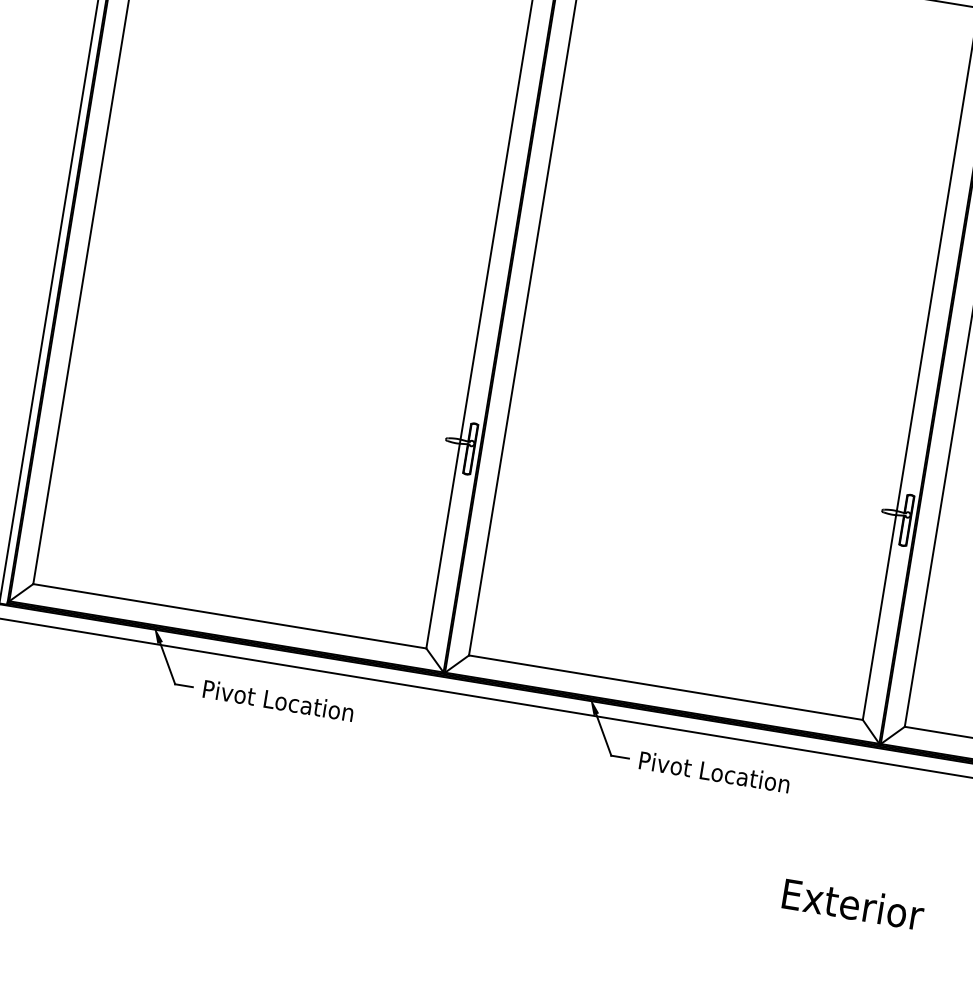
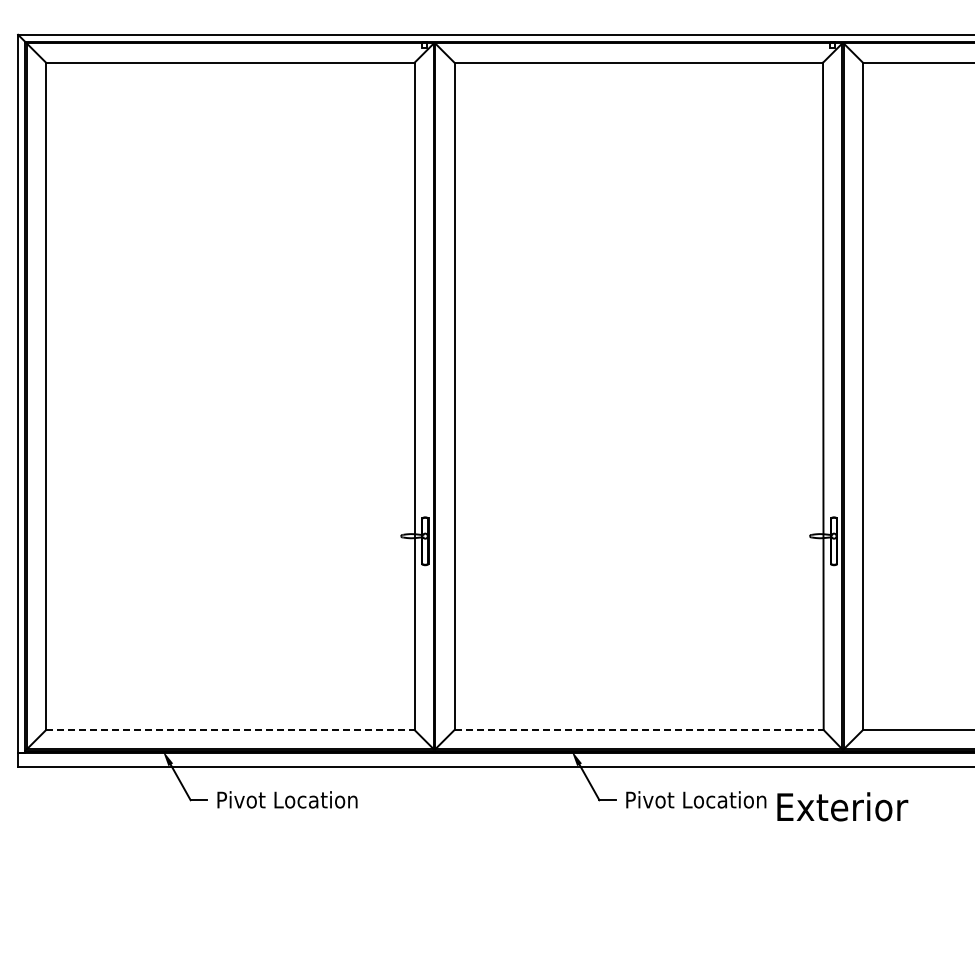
line: (229, 616) -> (230, 730), solid -> dashed
line: (666, 688) -> (639, 730), solid -> dashed
text: (853, 904) -> (842, 806), moved

